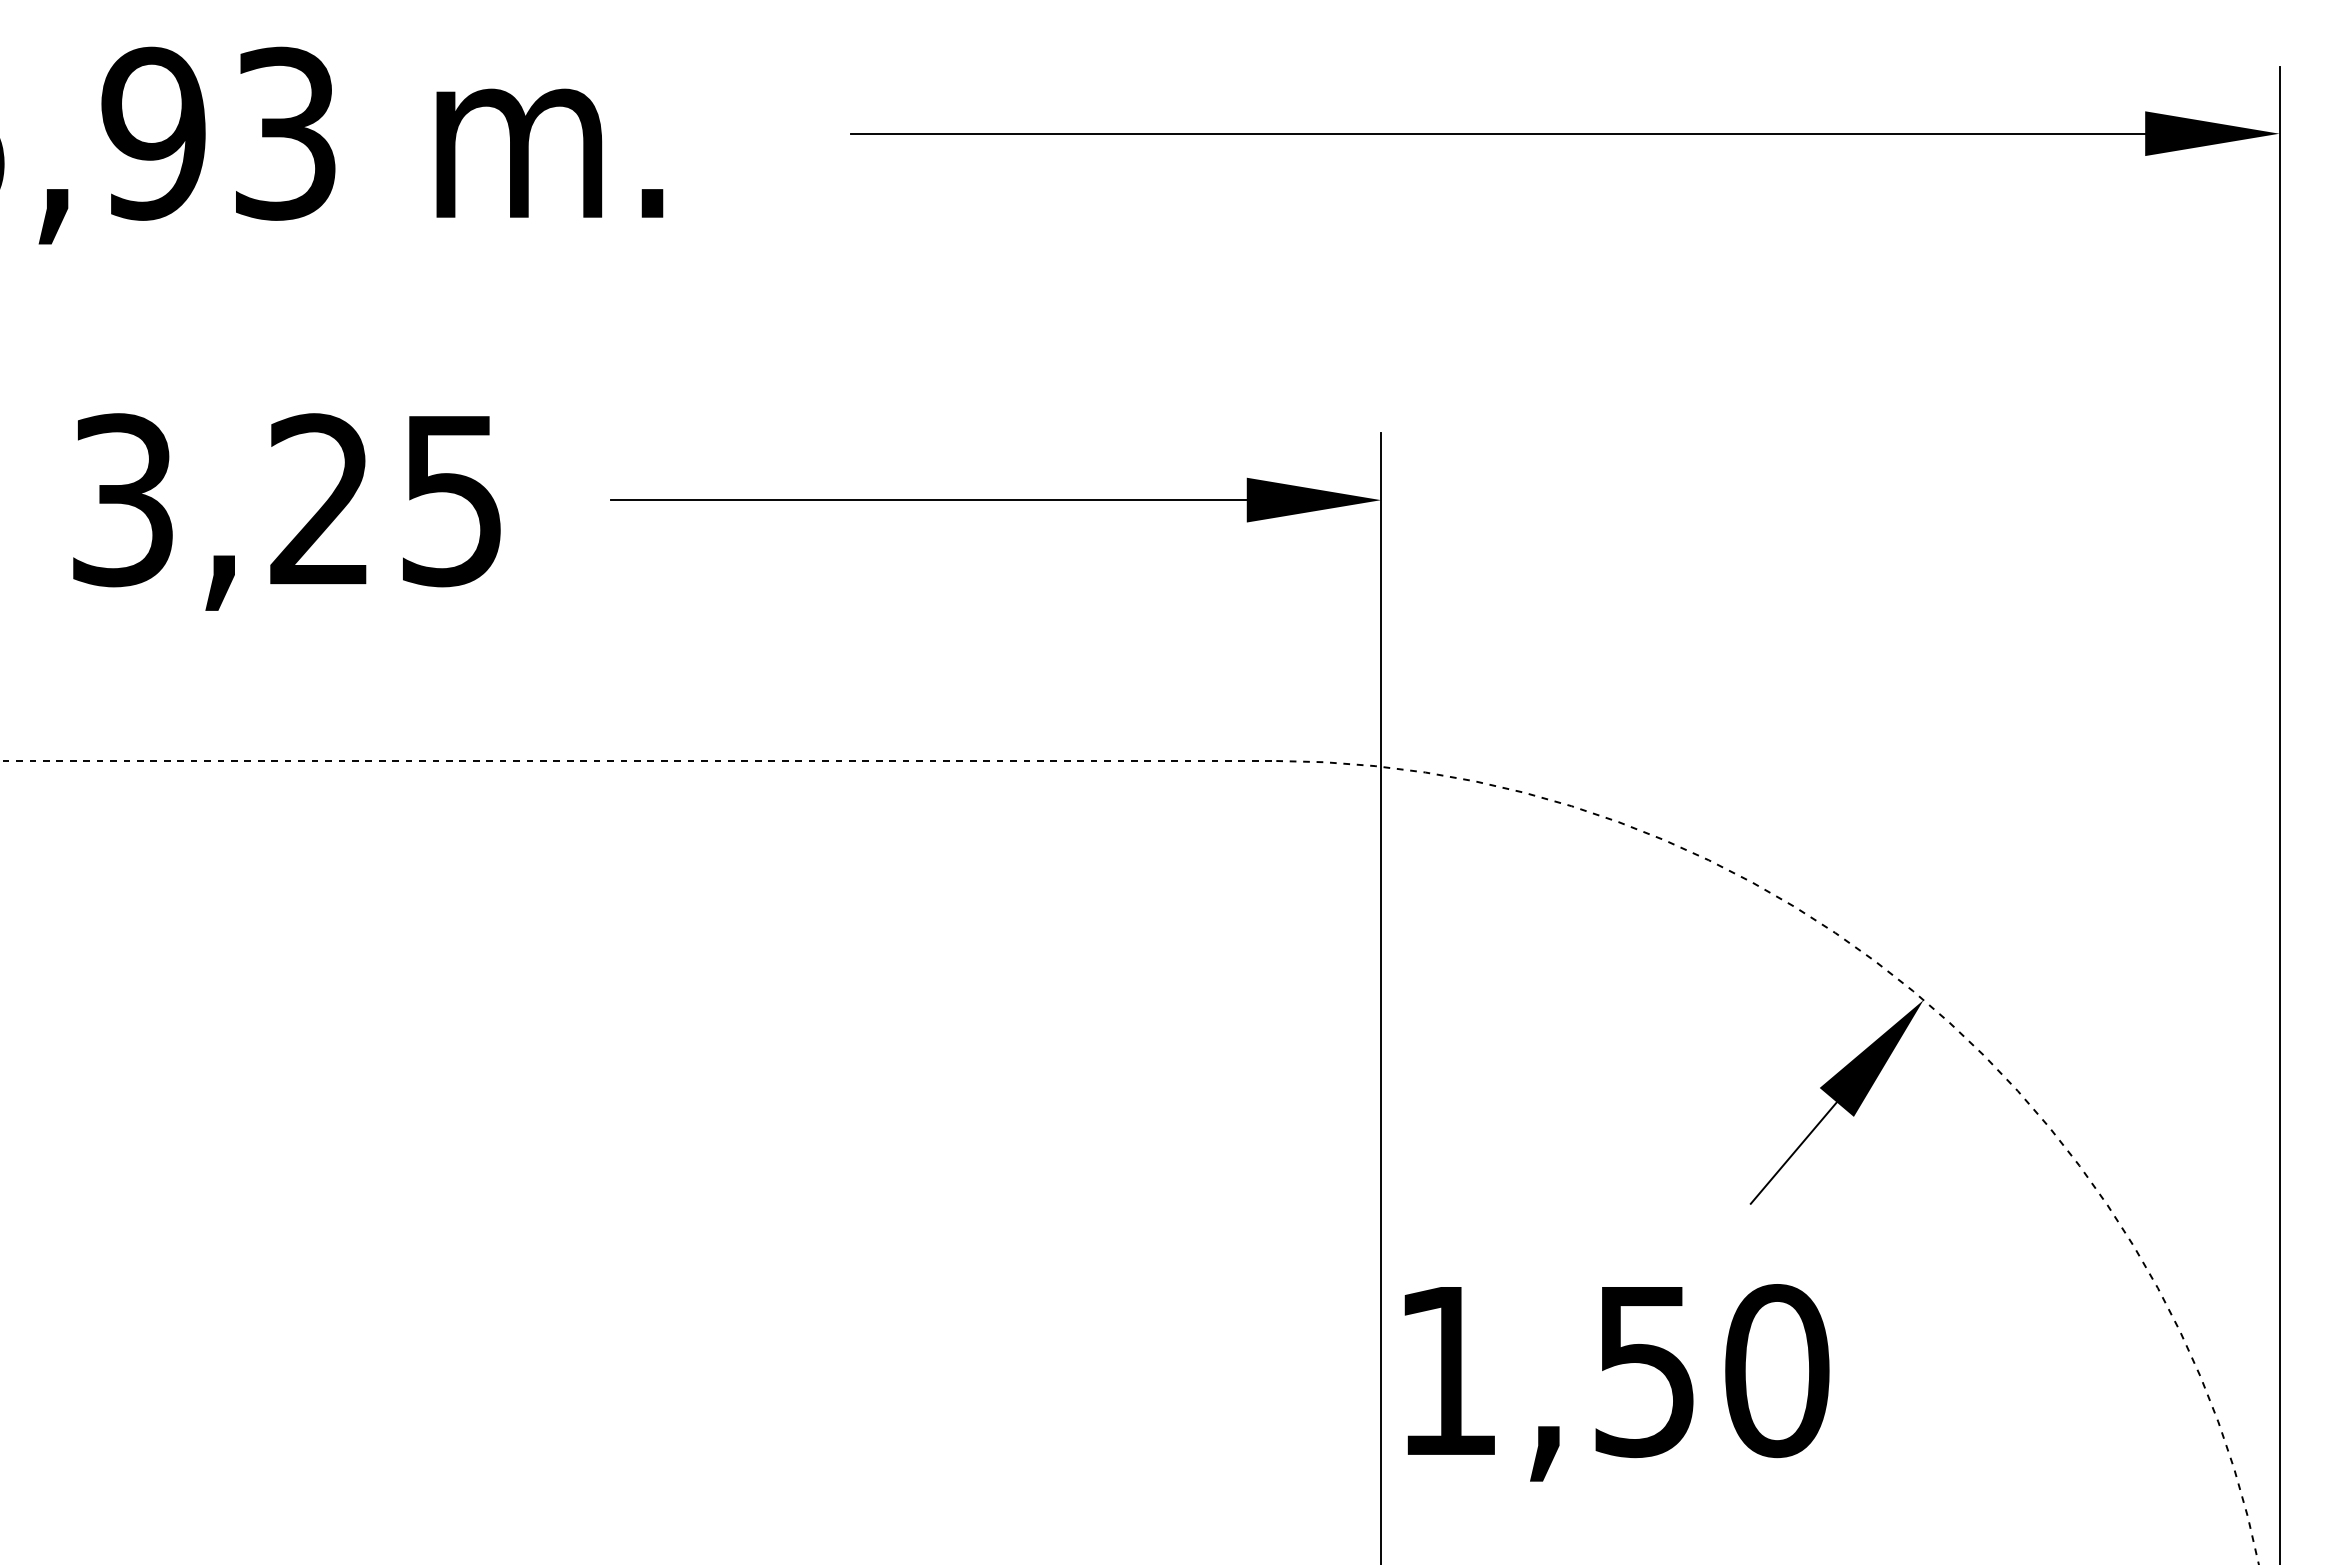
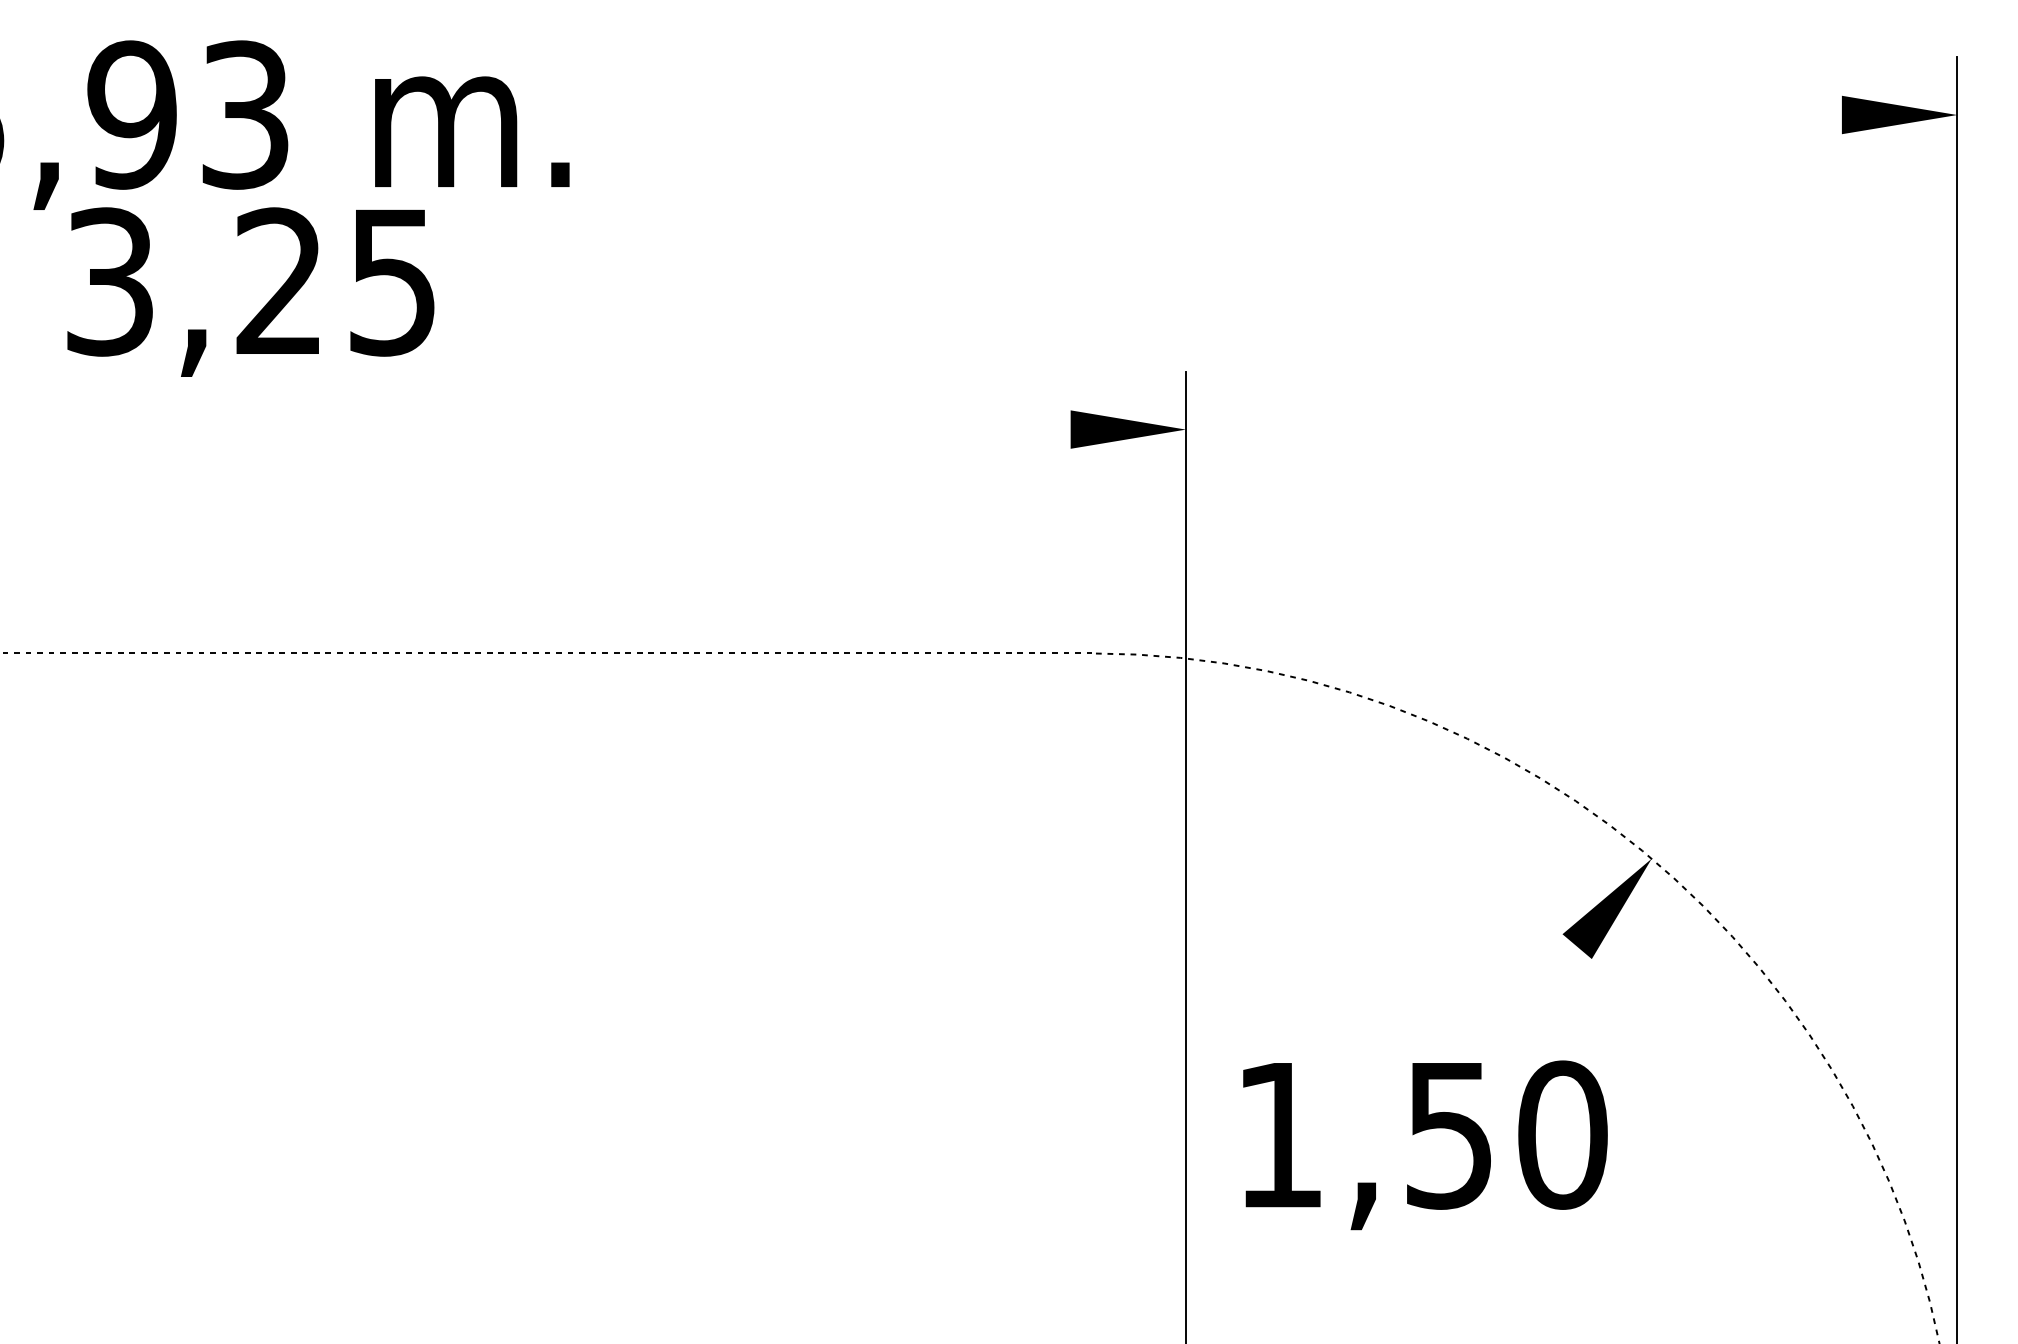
line: (1498, 133) -> (1286, 114), removed
line: (928, 500) -> (797, 429), removed
text: (286, 511) -> (250, 291), moved
line: (1793, 1152) -> (1539, 989), removed
text: (1616, 1382) -> (1424, 1145), moved

